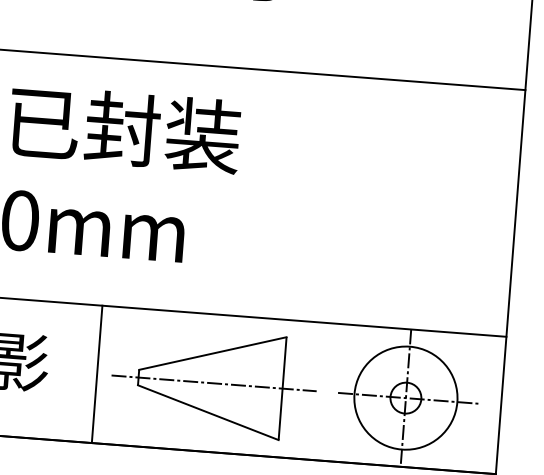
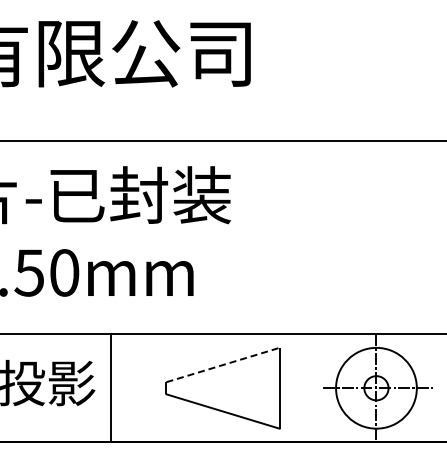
line: (213, 352) -> (223, 364), solid -> dashed
line: (96, 374) -> (110, 388), moved
line: (213, 383) -> (225, 388), removed

